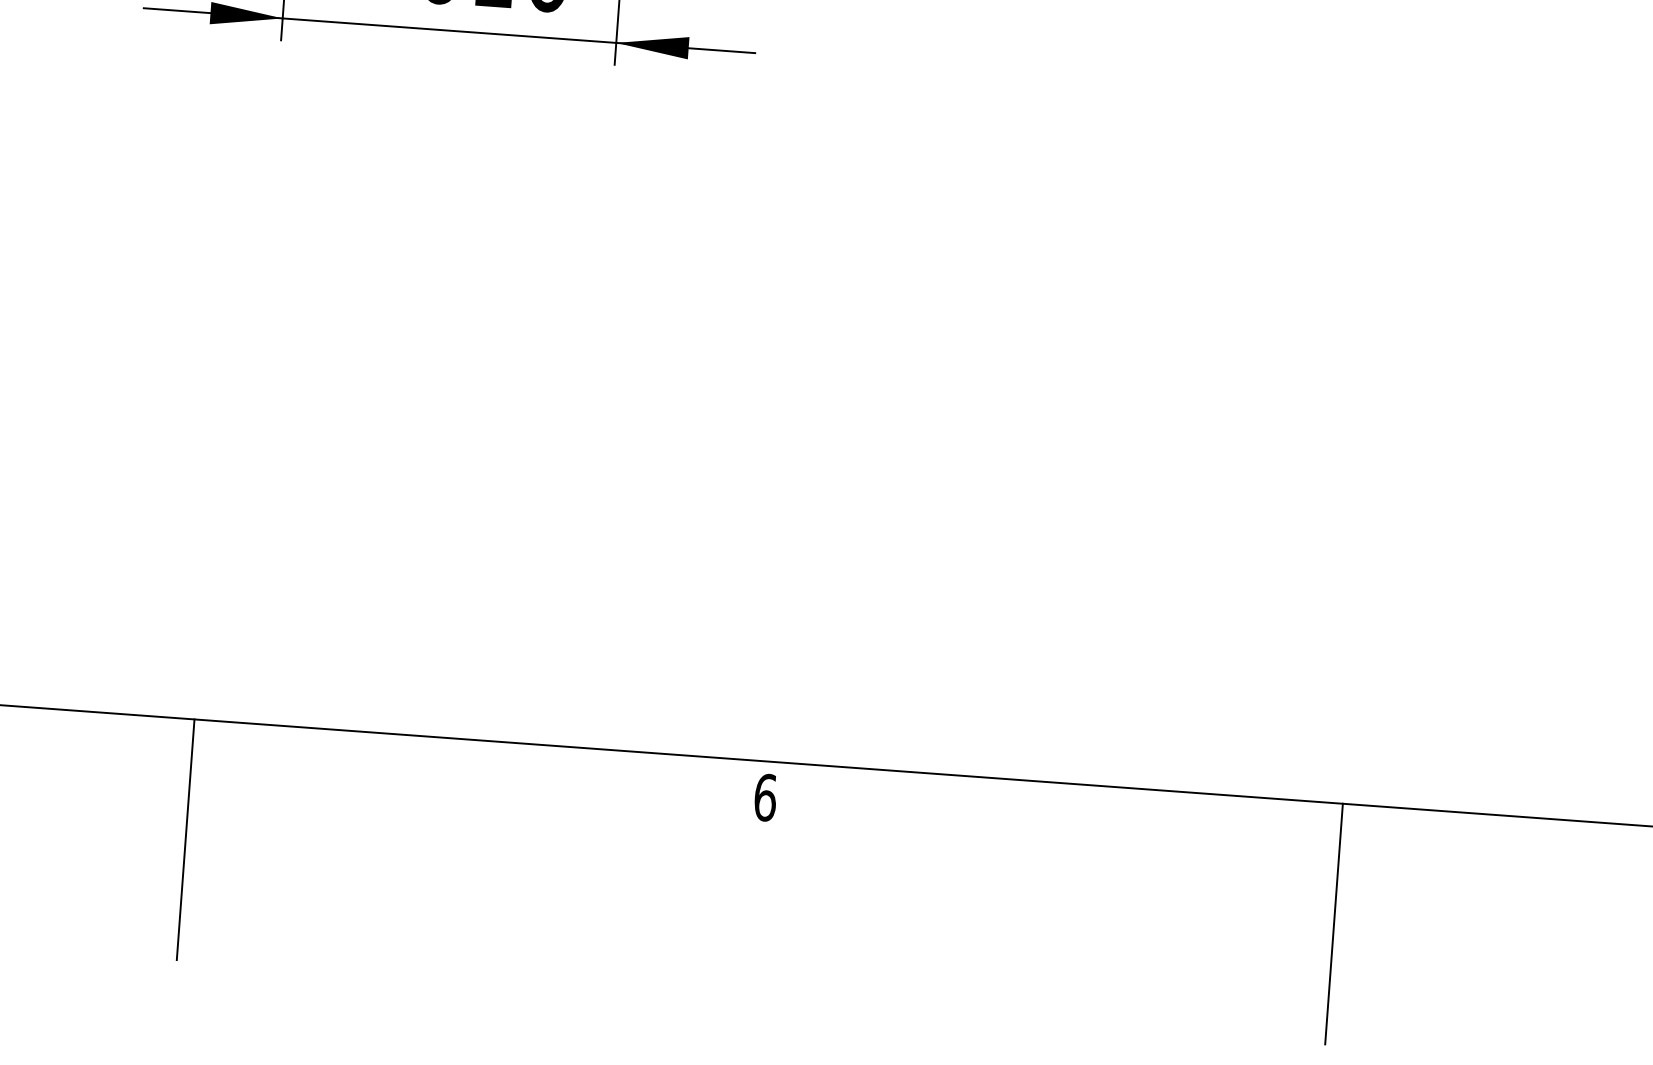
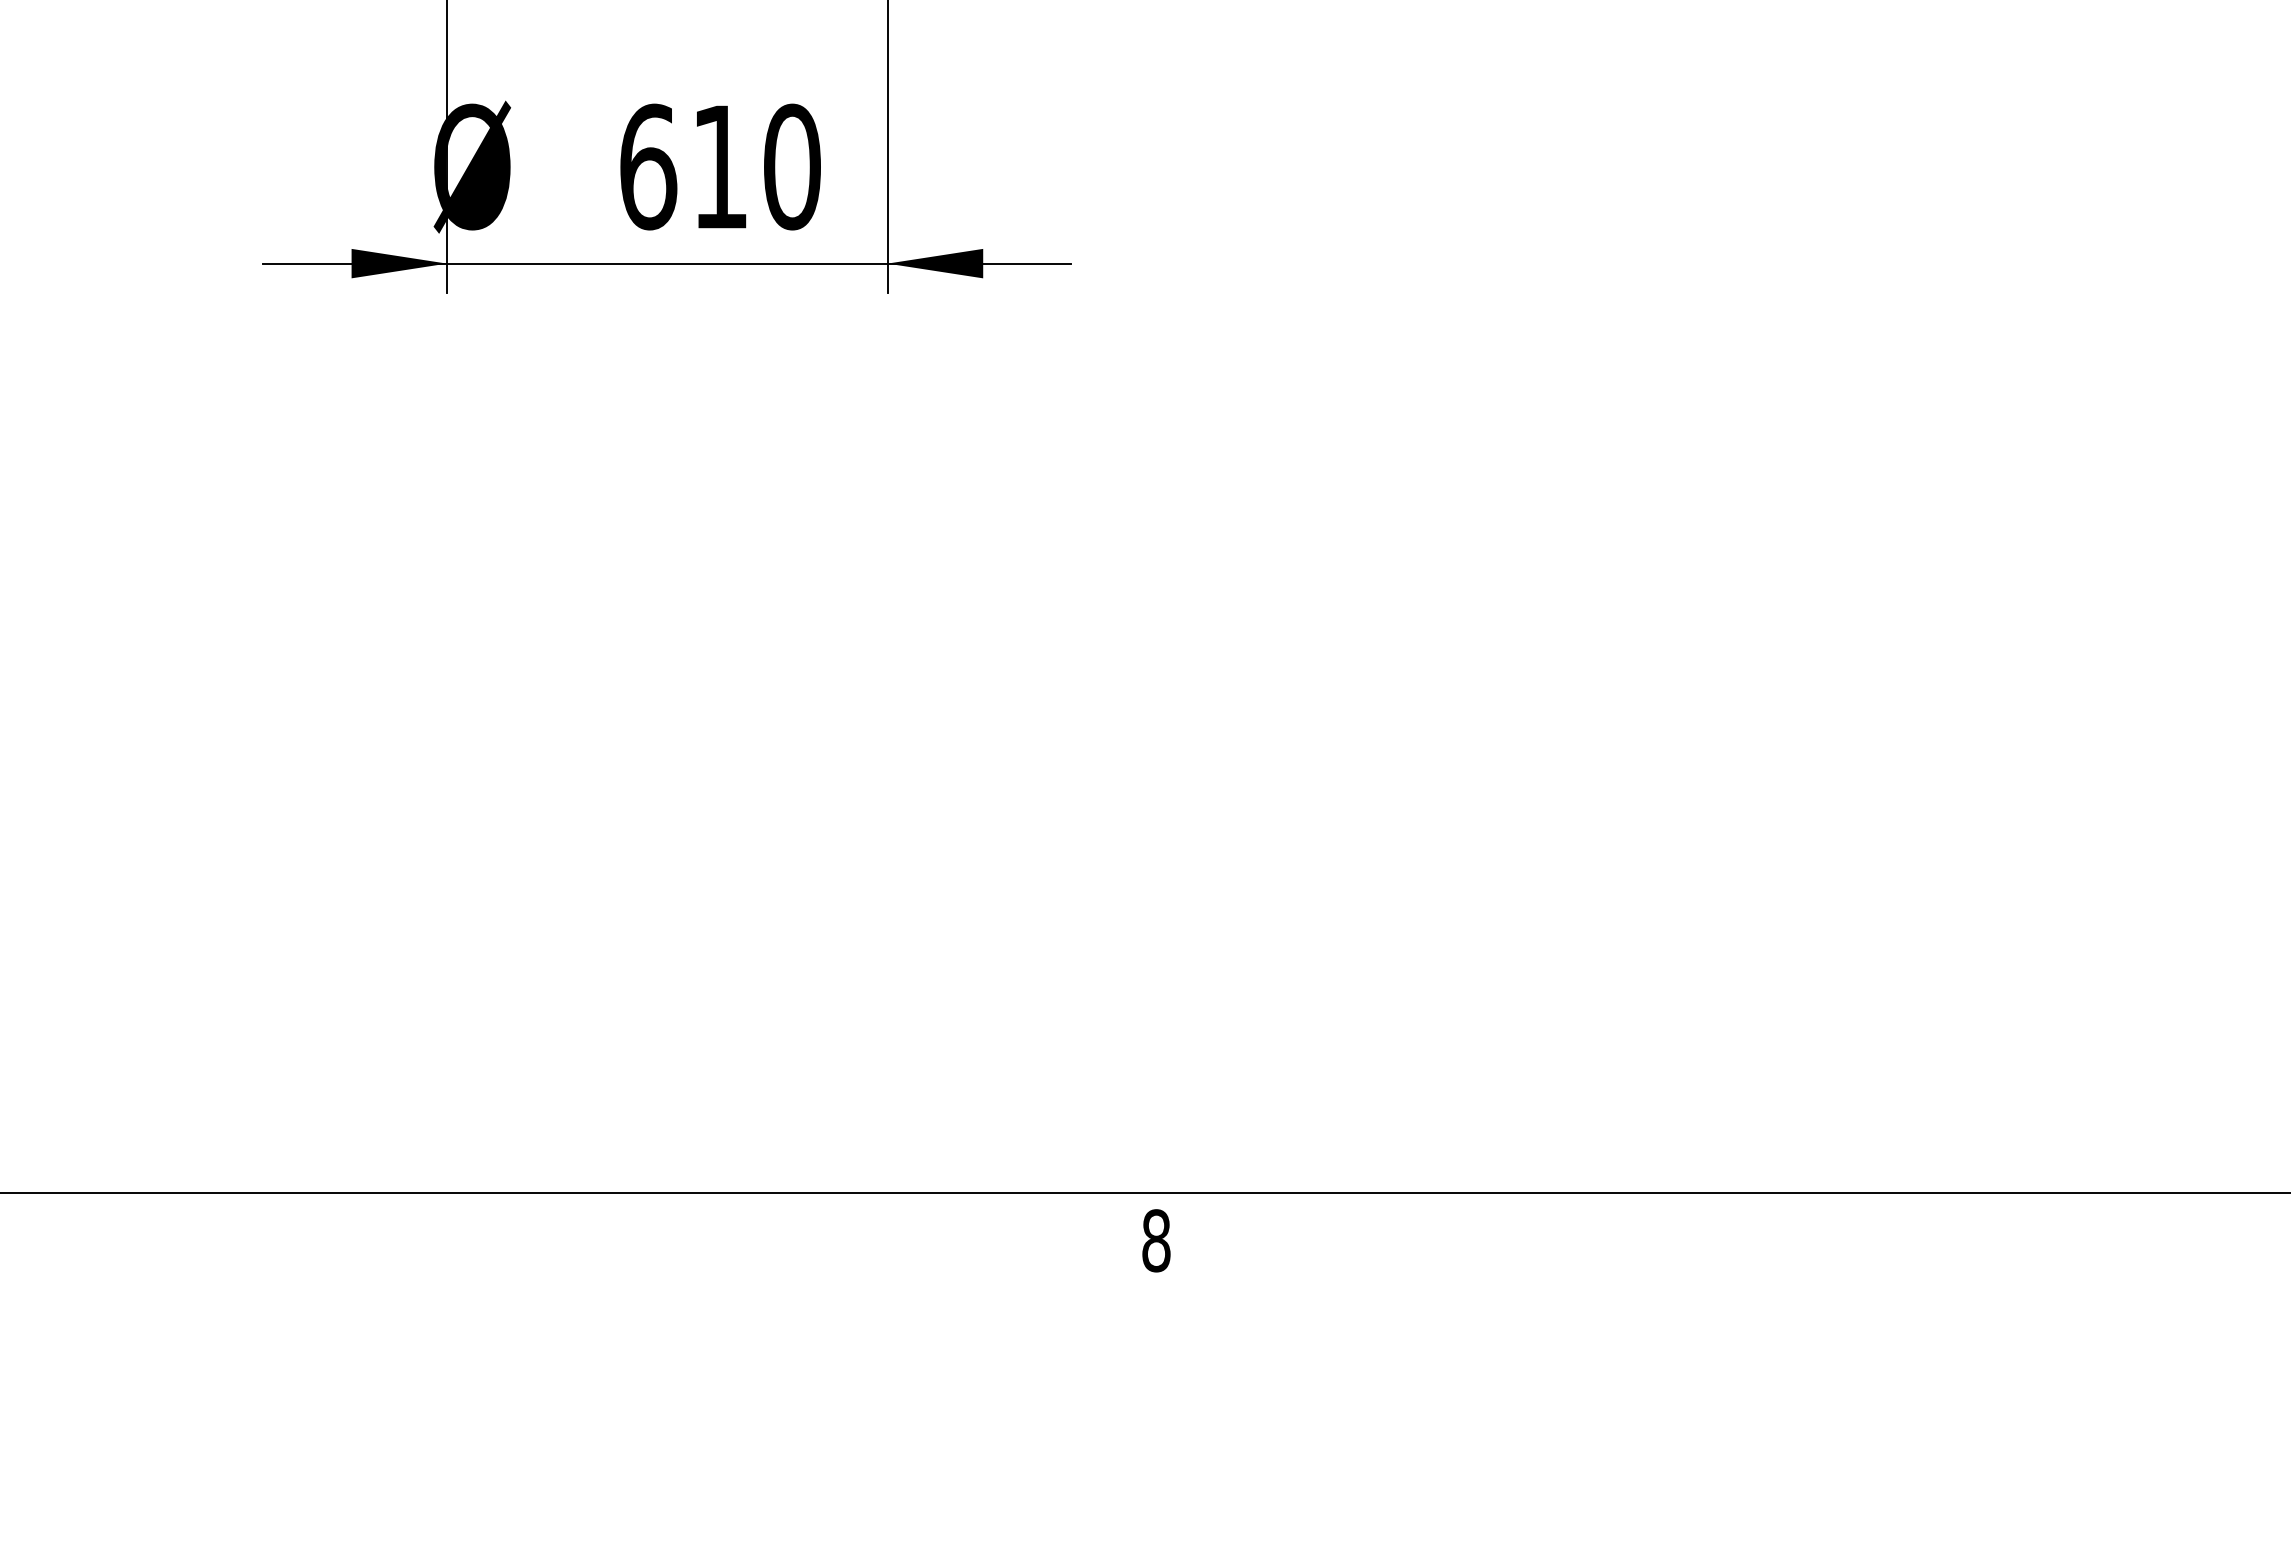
text: (765, 797) -> (1156, 1240), 6 -> 8
line: (185, 839) -> (398, 1351), removed
line: (1334, 923) -> (1915, 1351), removed

